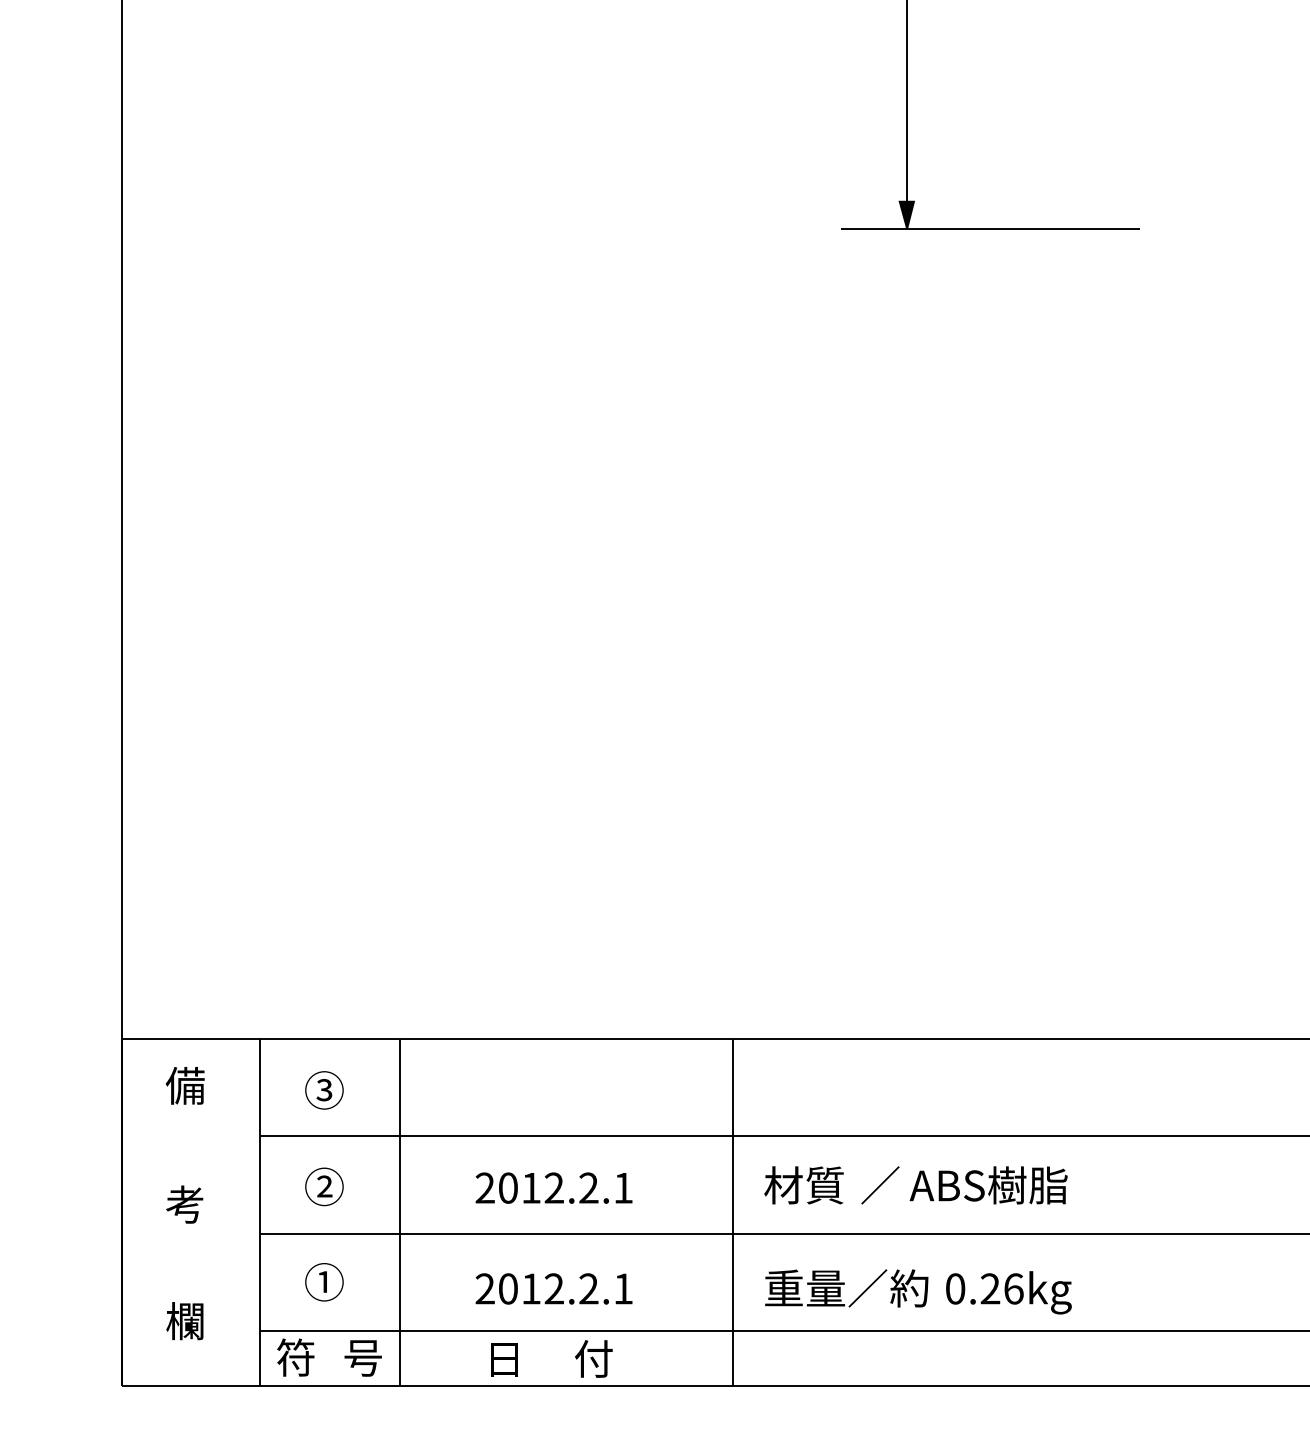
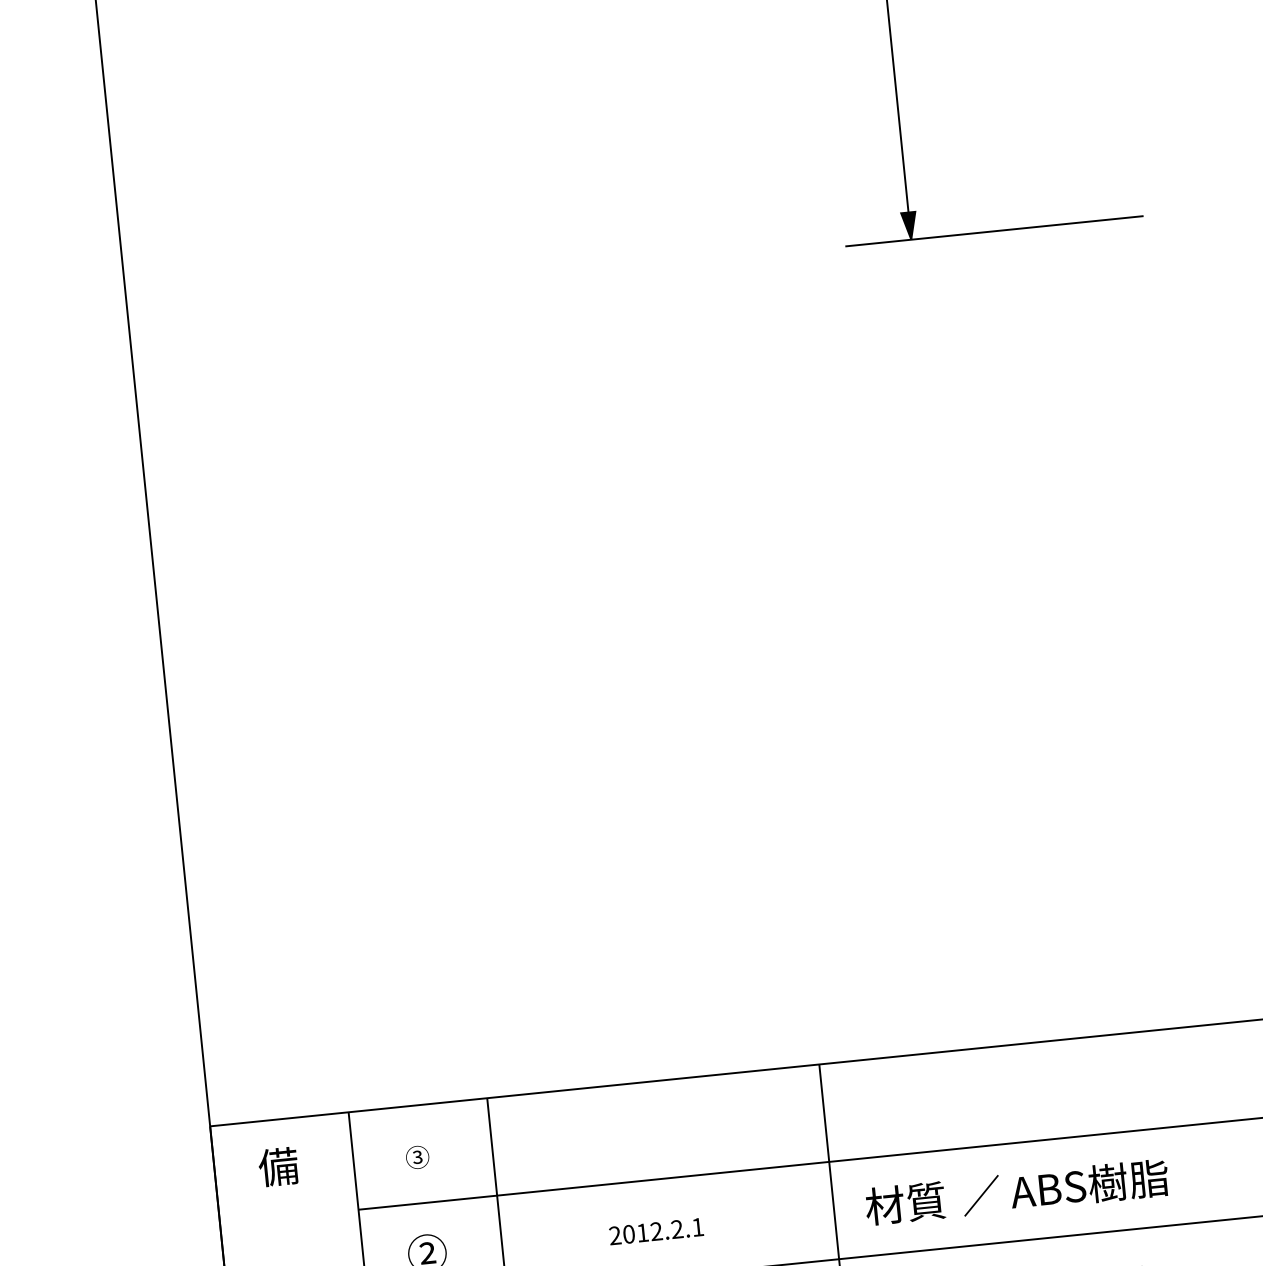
part: (324, 1090) -> (417, 1157), size x0.6
part: (553, 1187) -> (655, 1231), size x0.6

